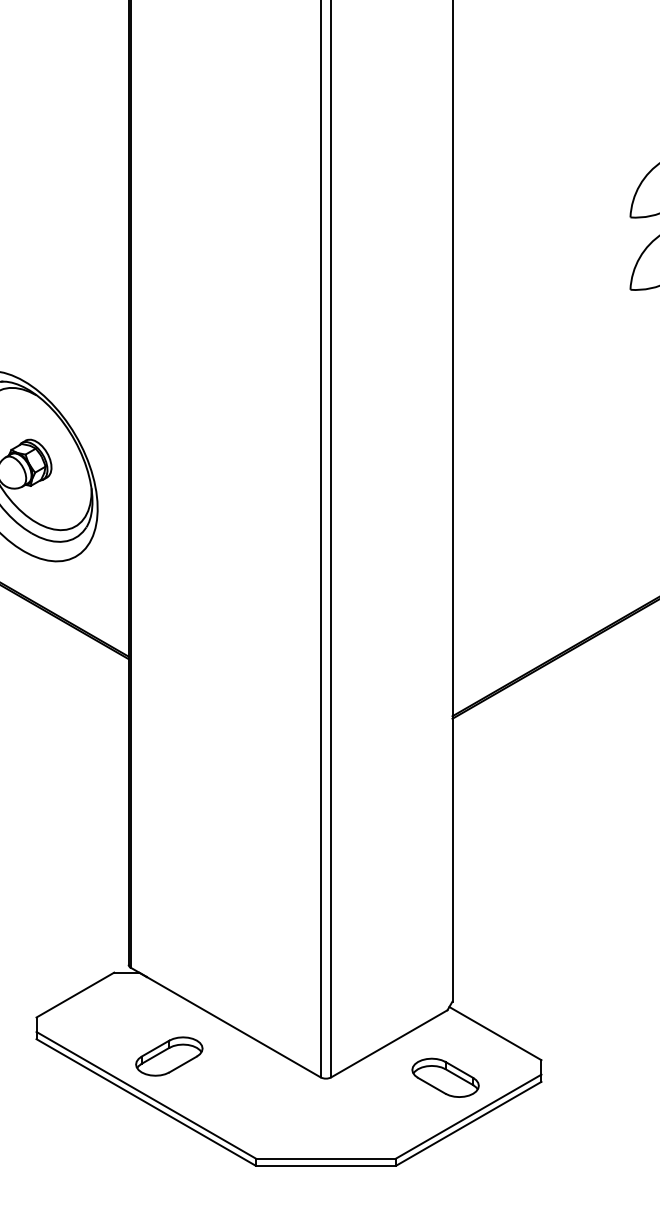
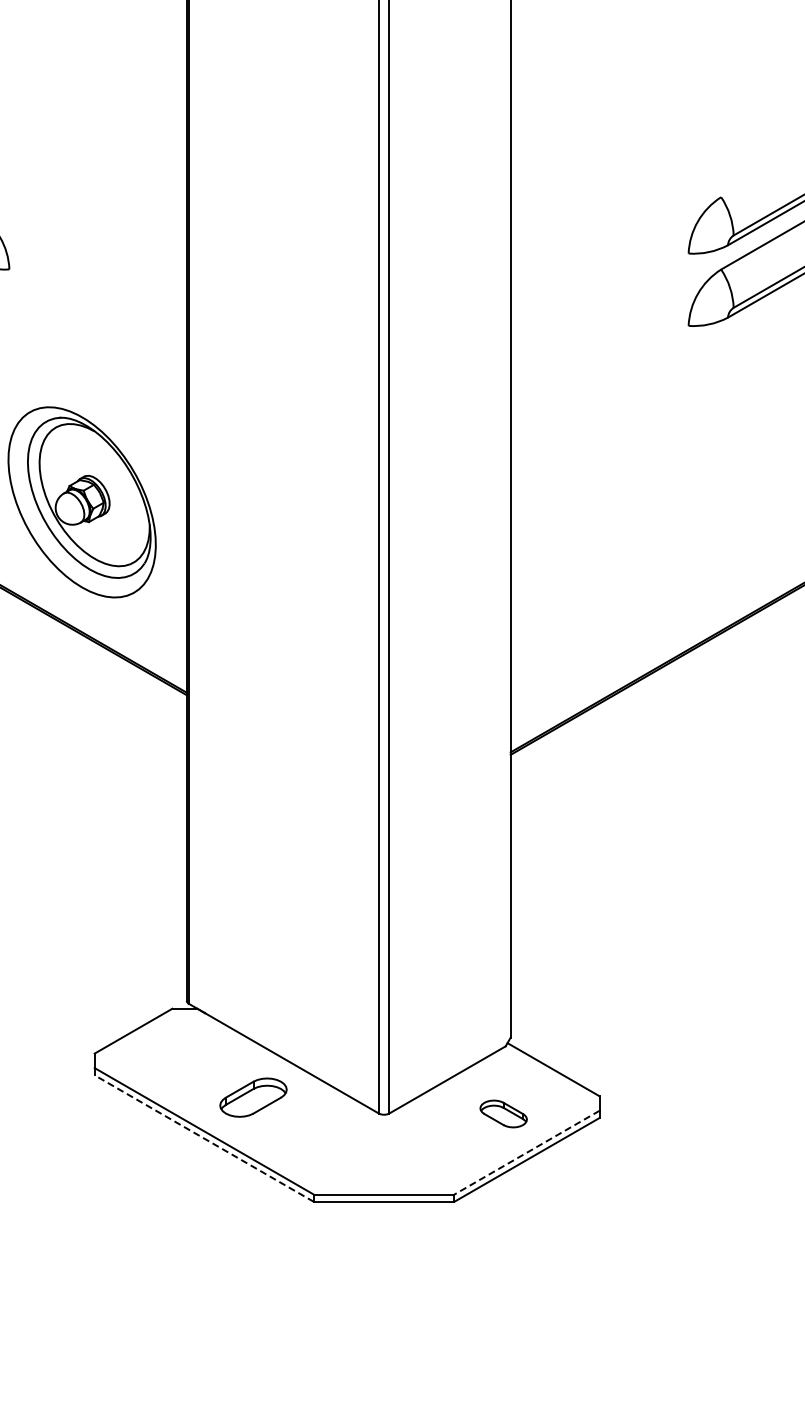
part: (169, 1056) -> (253, 1097), moved
part: (445, 1077) -> (503, 1113), size x0.7
line: (146, 1102) -> (204, 1138), solid -> dashed
line: (468, 1116) -> (526, 1152), solid -> dashed

